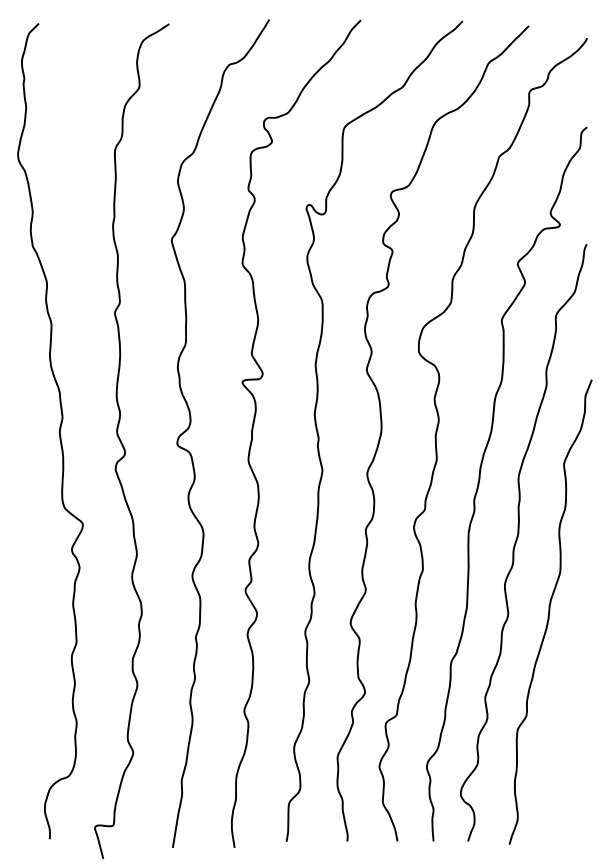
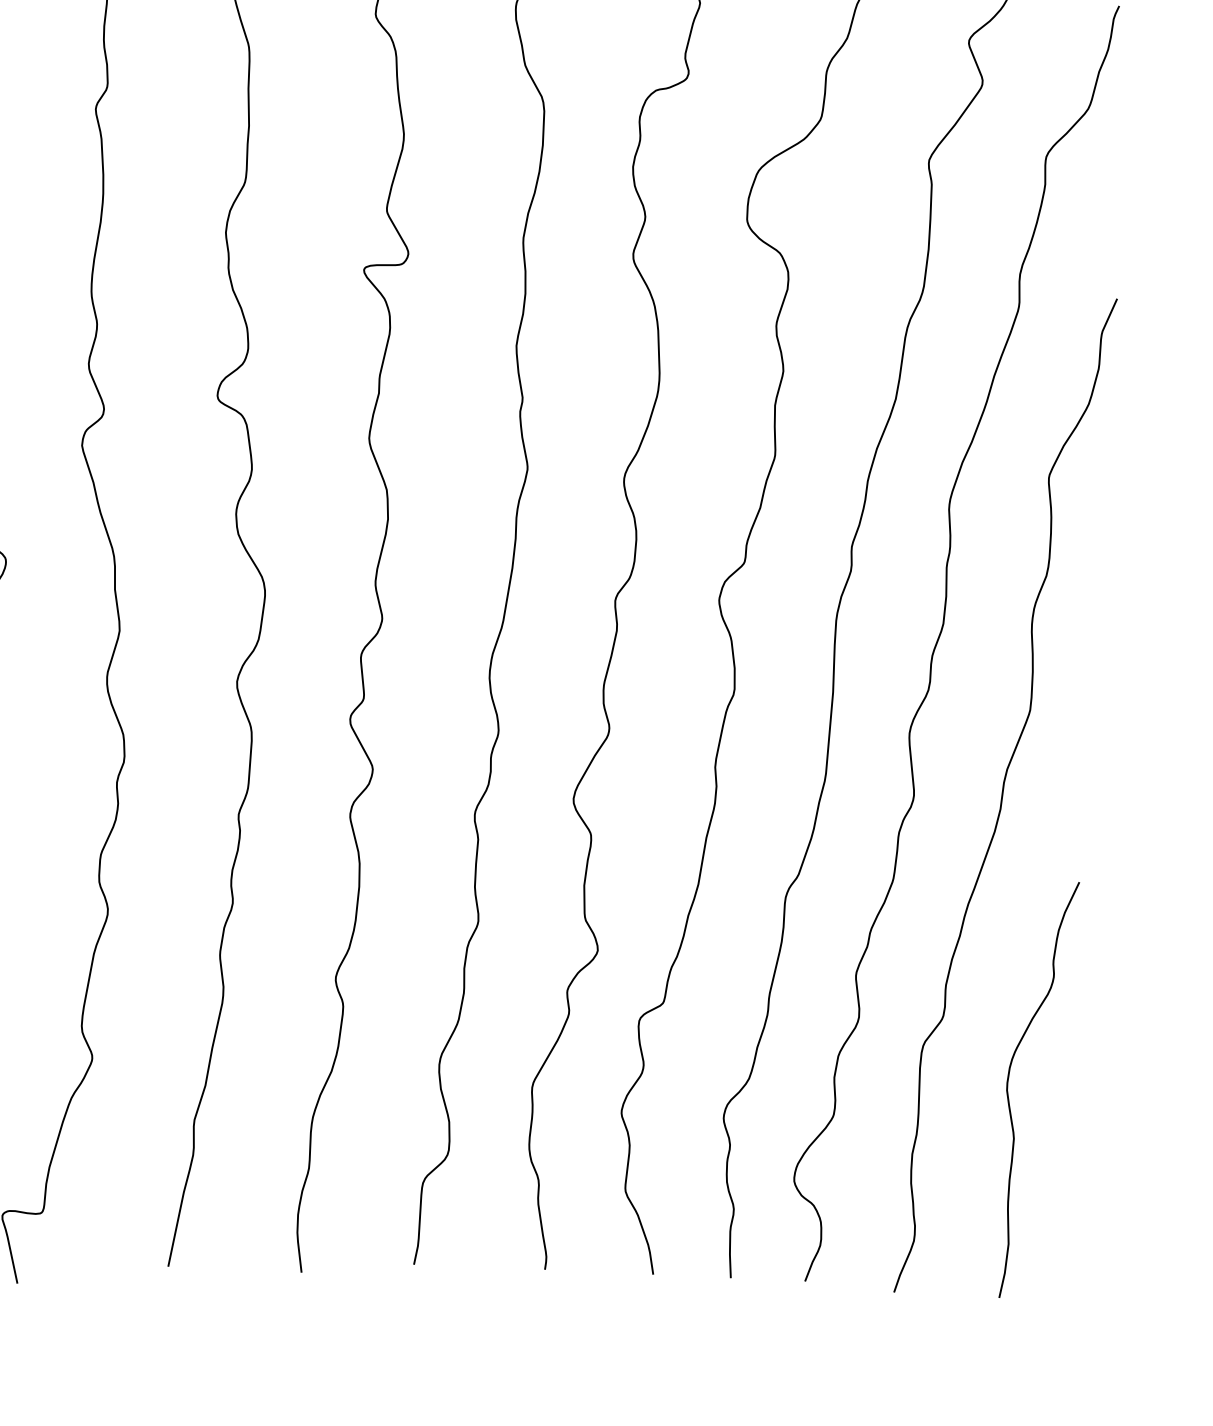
curve: (558, 747) -> (1009, 1087), added

